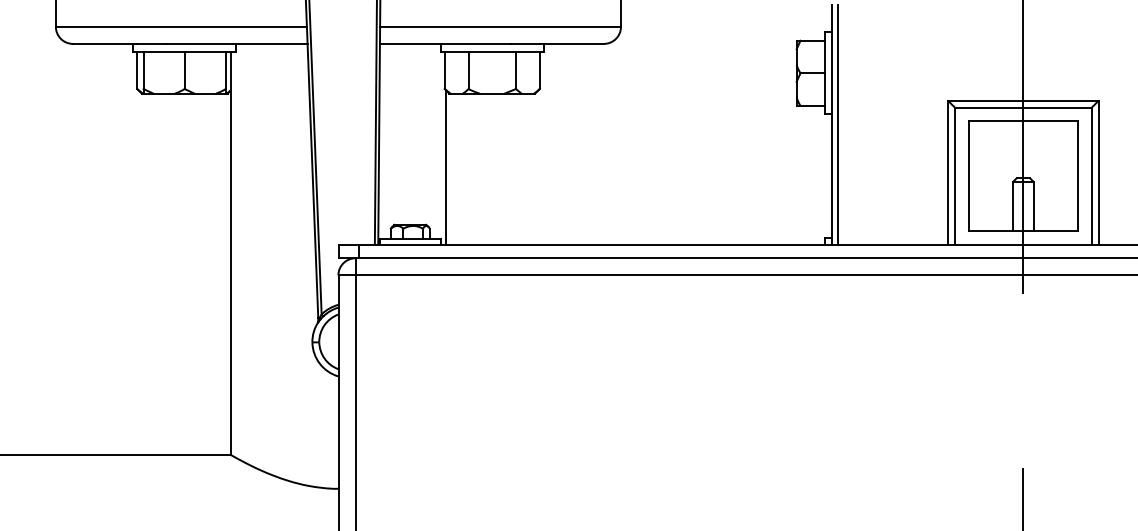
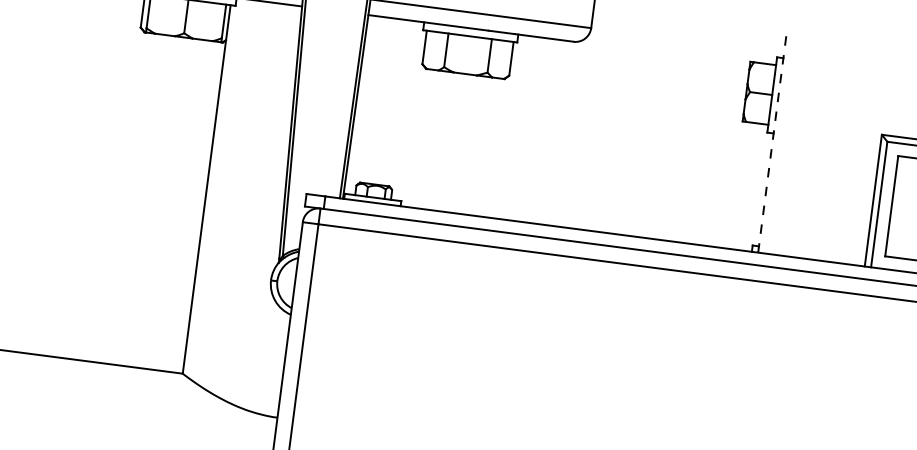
line: (831, 124) -> (772, 142), solid -> dashed
line: (838, 124) -> (778, 143), removed
line: (446, 167) -> (414, 136), removed

